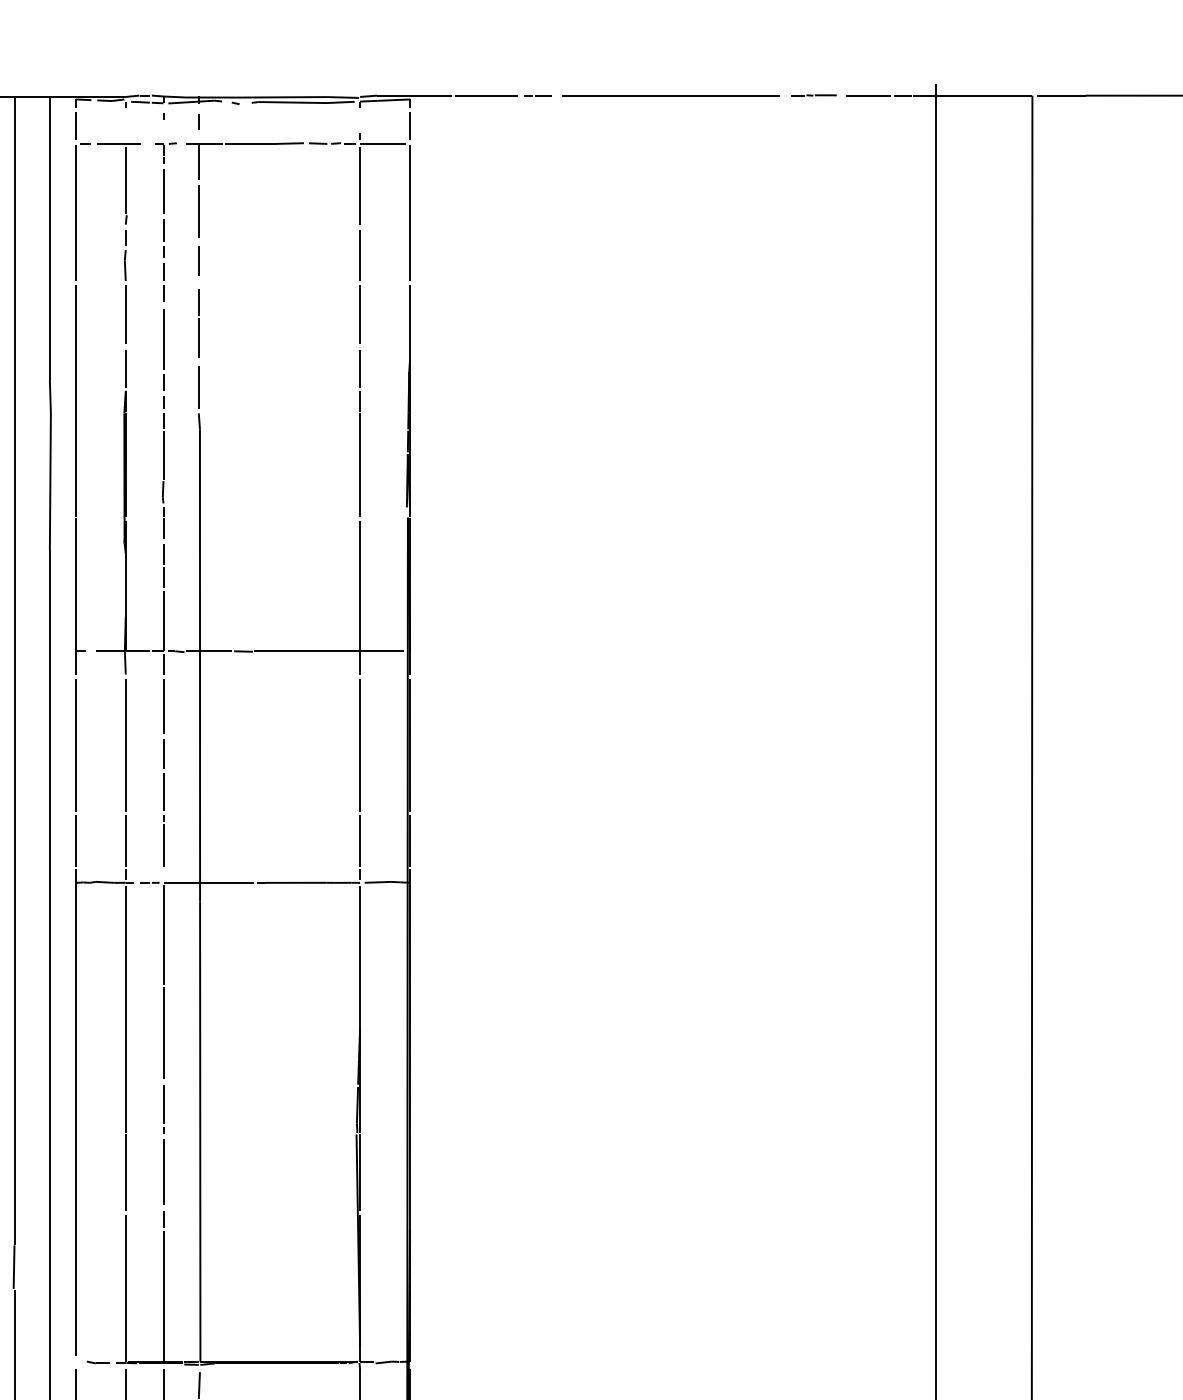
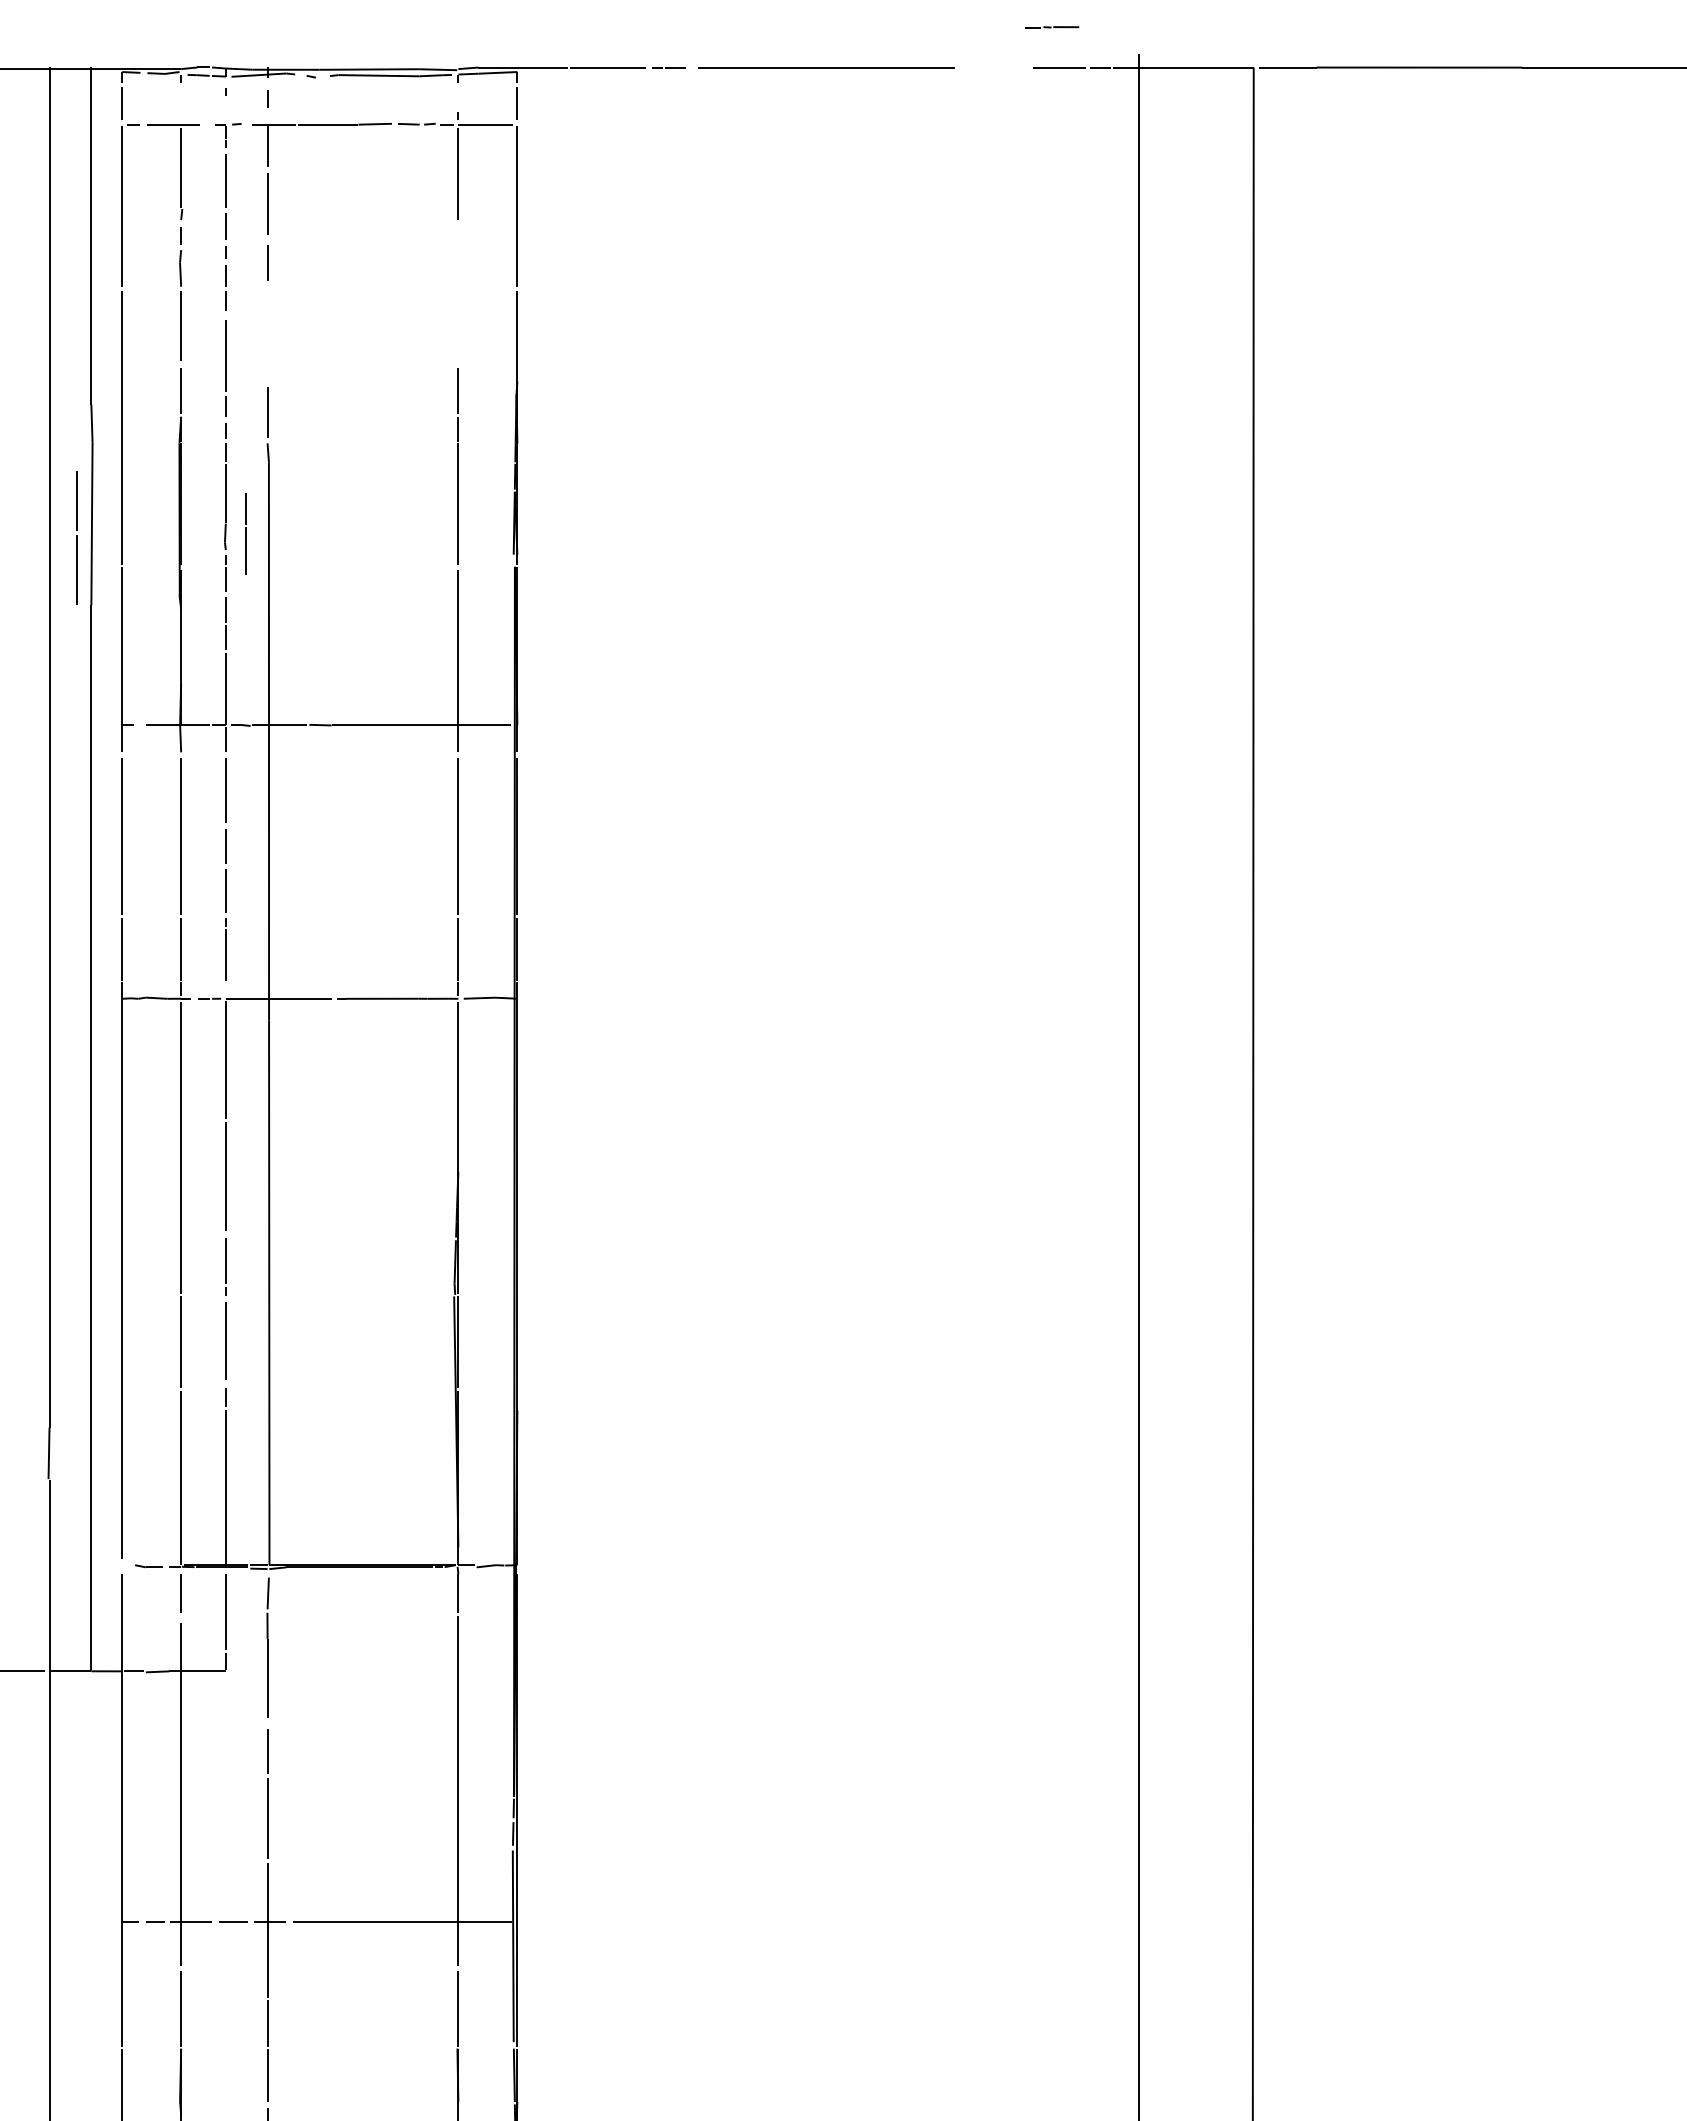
line: (813, 95) -> (1051, 27), moved
line: (359, 286) -> (76, 537), moved
line: (198, 323) -> (245, 533), moved

